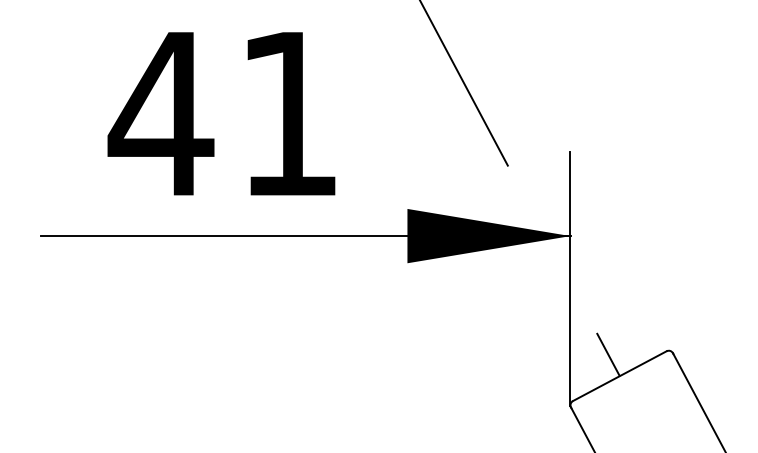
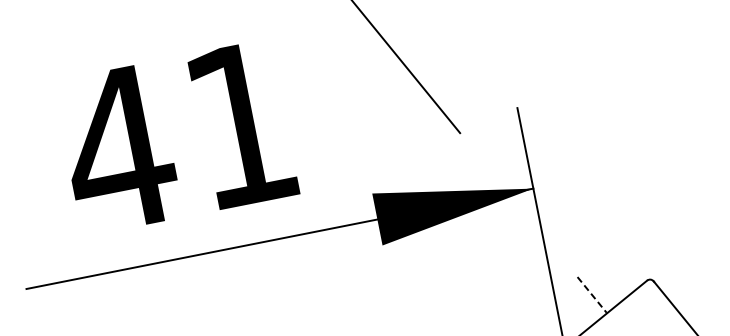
line: (608, 354) -> (592, 294), solid -> dashed

